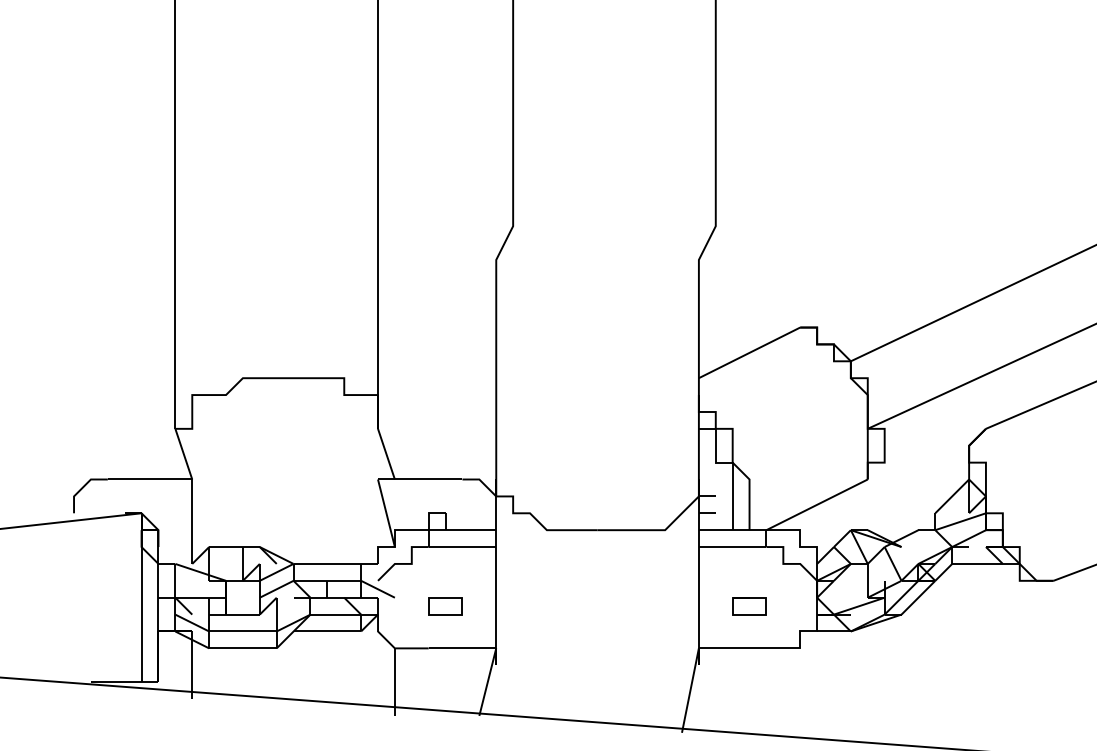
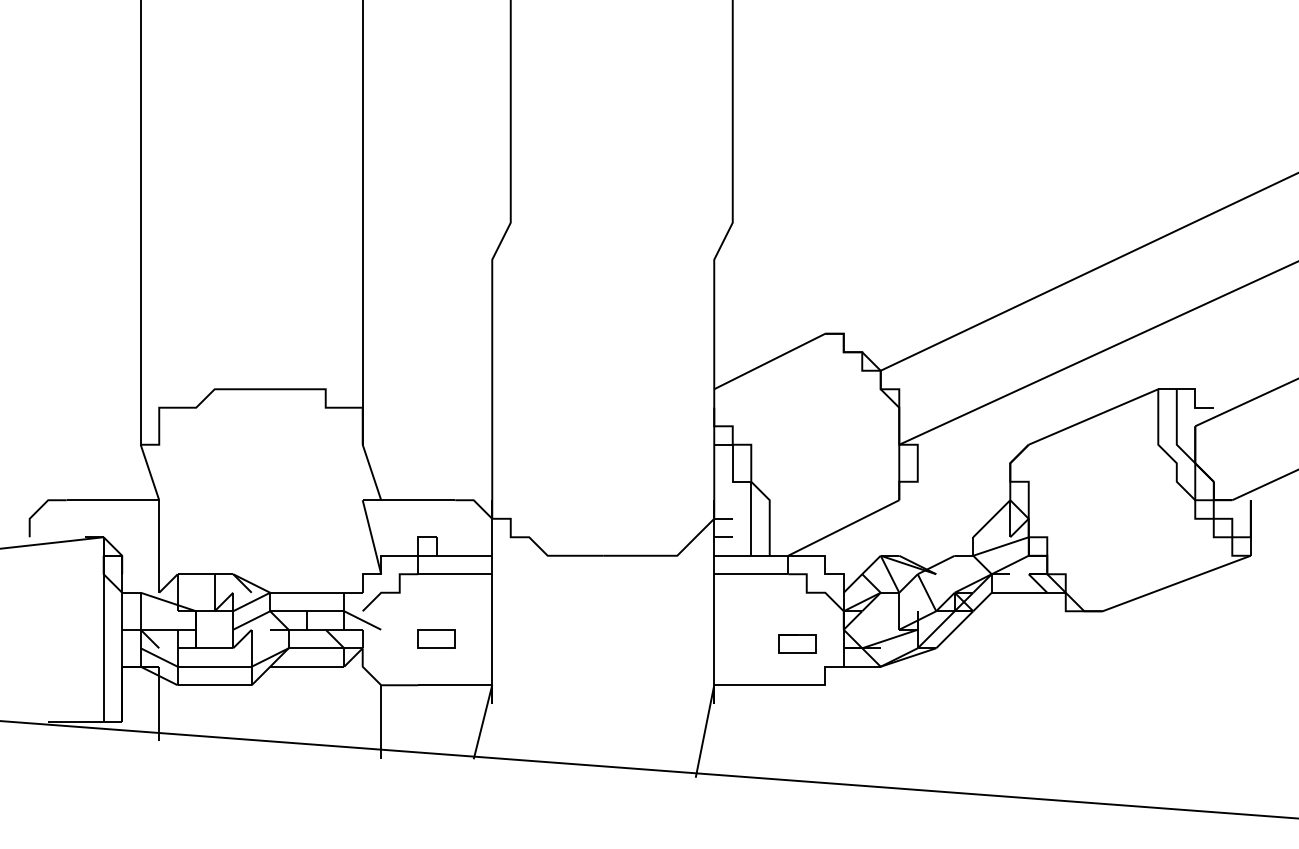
part: (749, 605) -> (797, 643), moved

